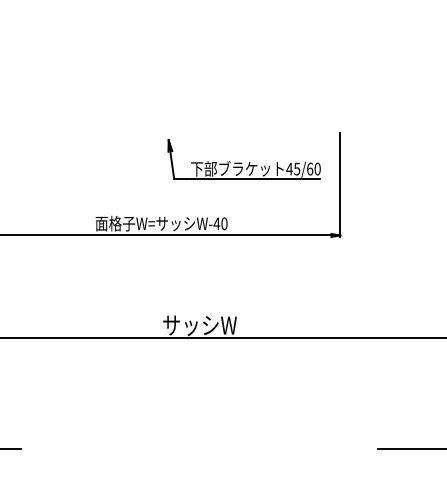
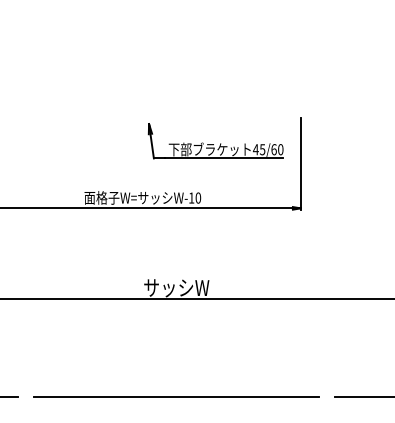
text: (216, 223) -> (191, 197), W-40 -> W-10
line: (199, 449) -> (176, 397), added

